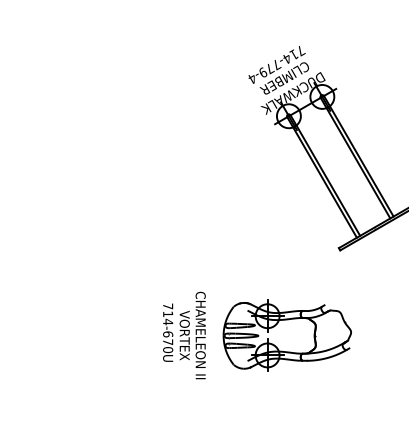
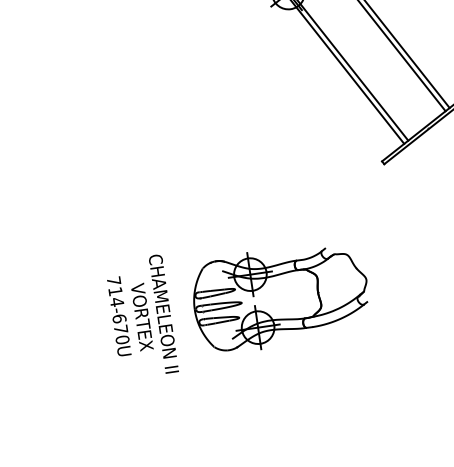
part: (257, 335) -> (240, 302), moved

